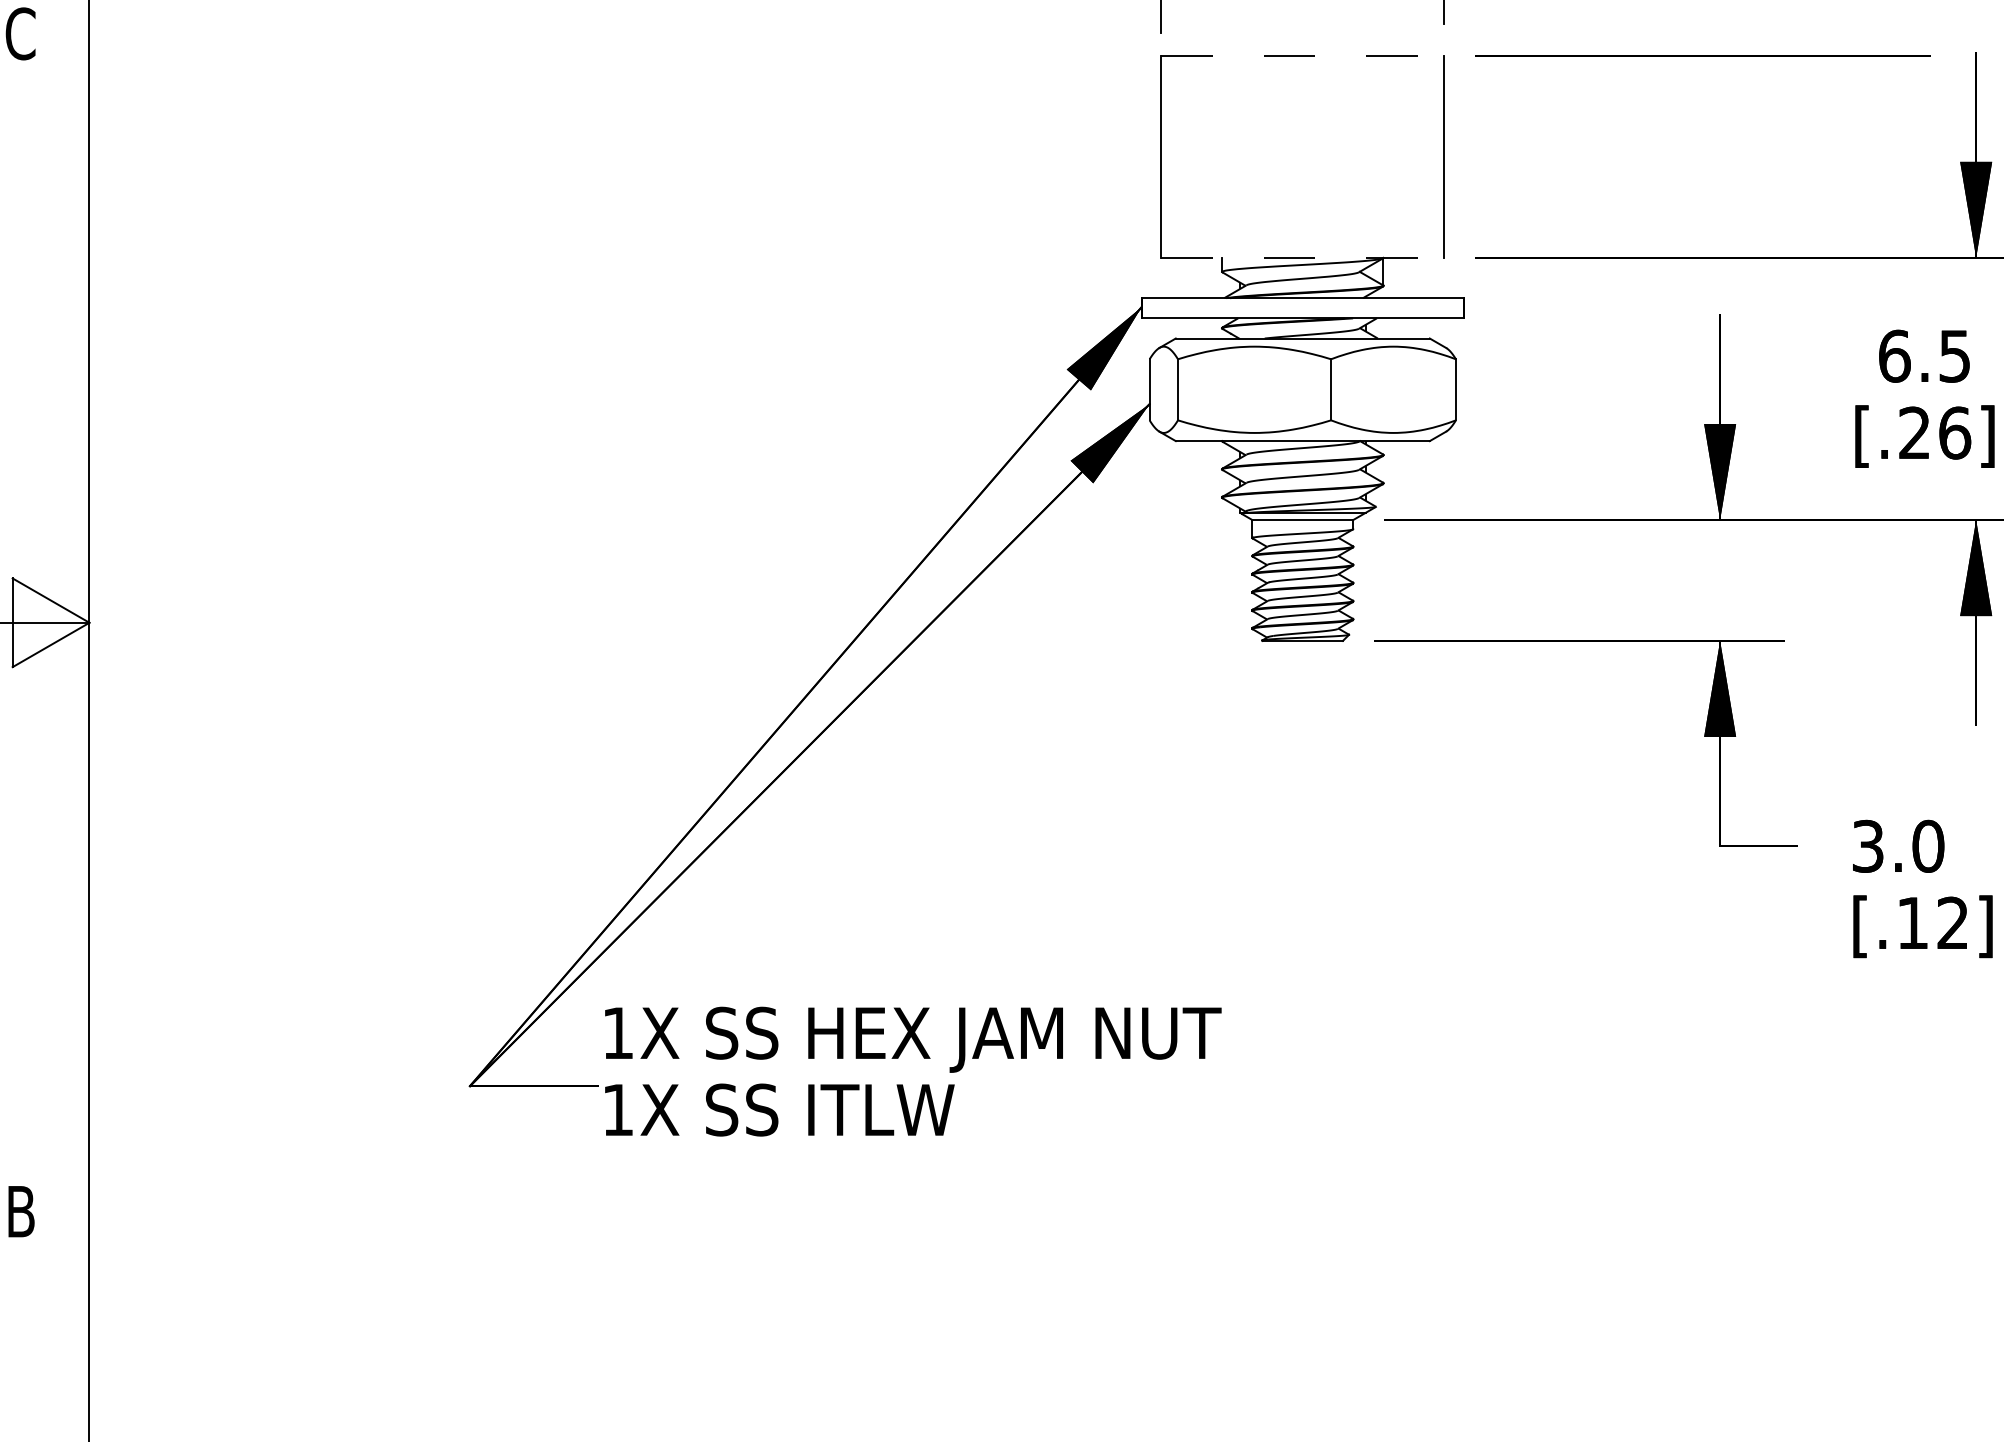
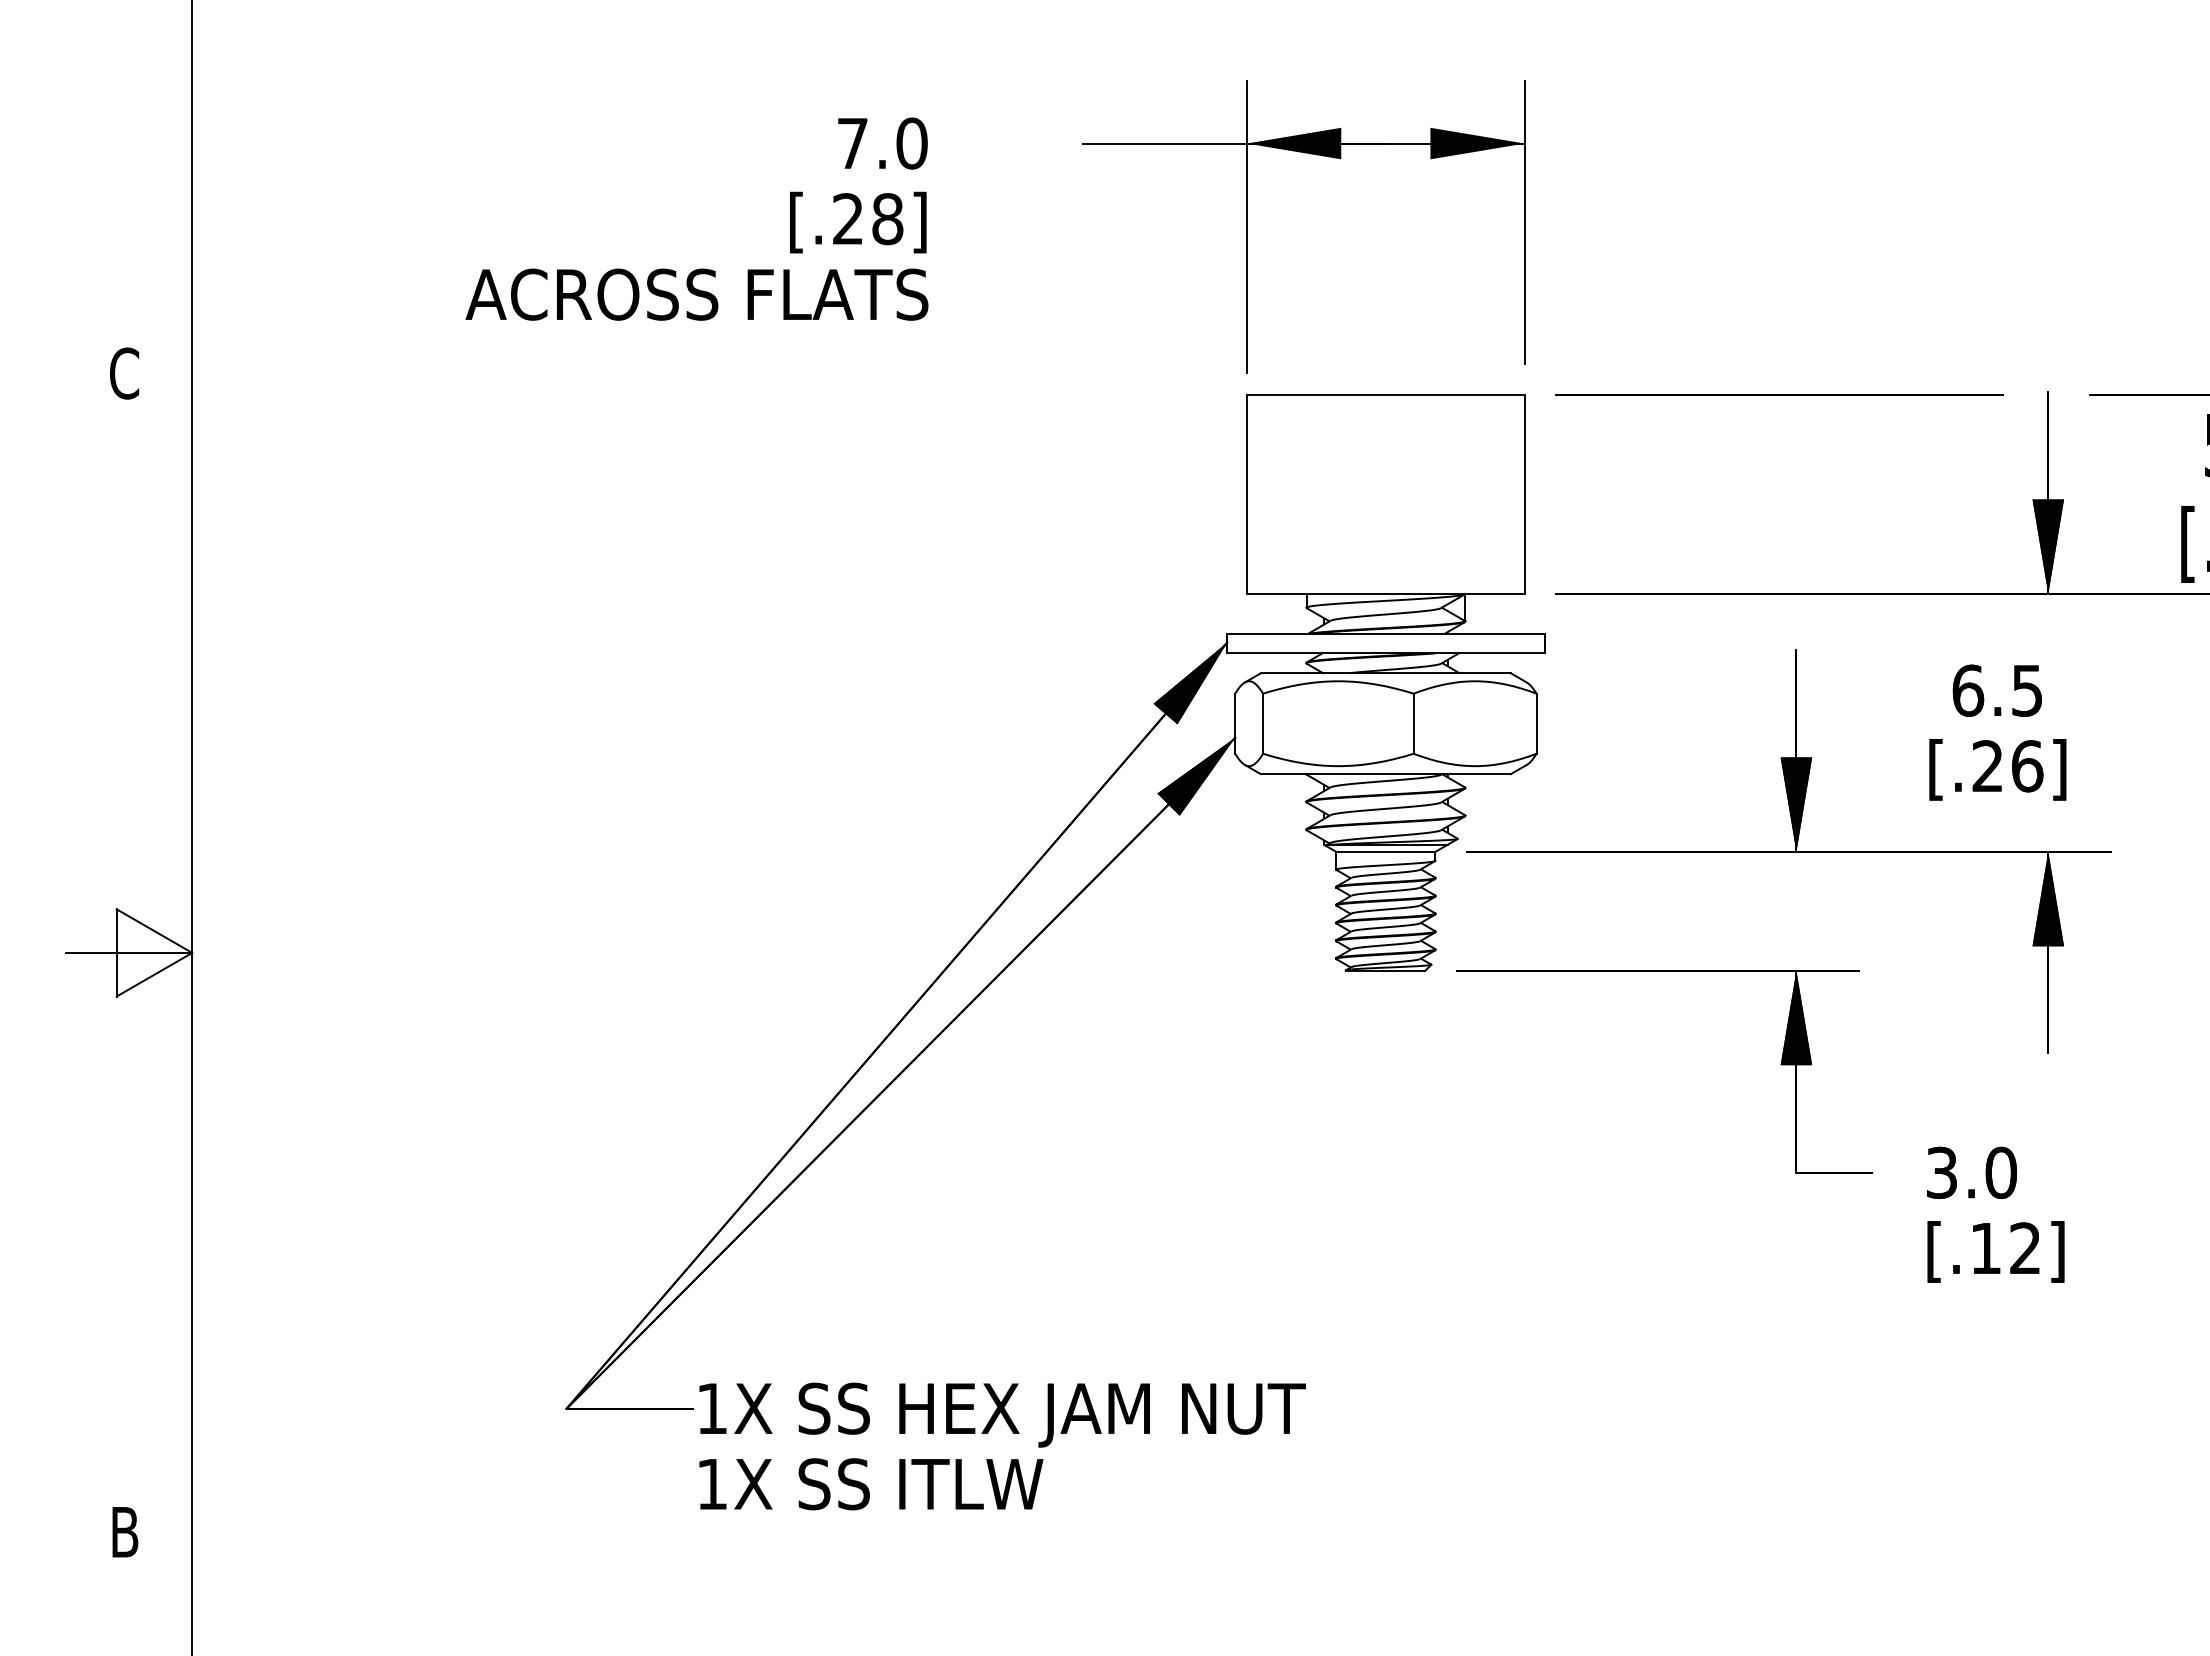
line: (1303, 56) -> (1386, 395), dashed -> solid
line: (1303, 257) -> (1386, 593), dashed -> solid
text: (913, 1071) -> (1002, 1446), moved

